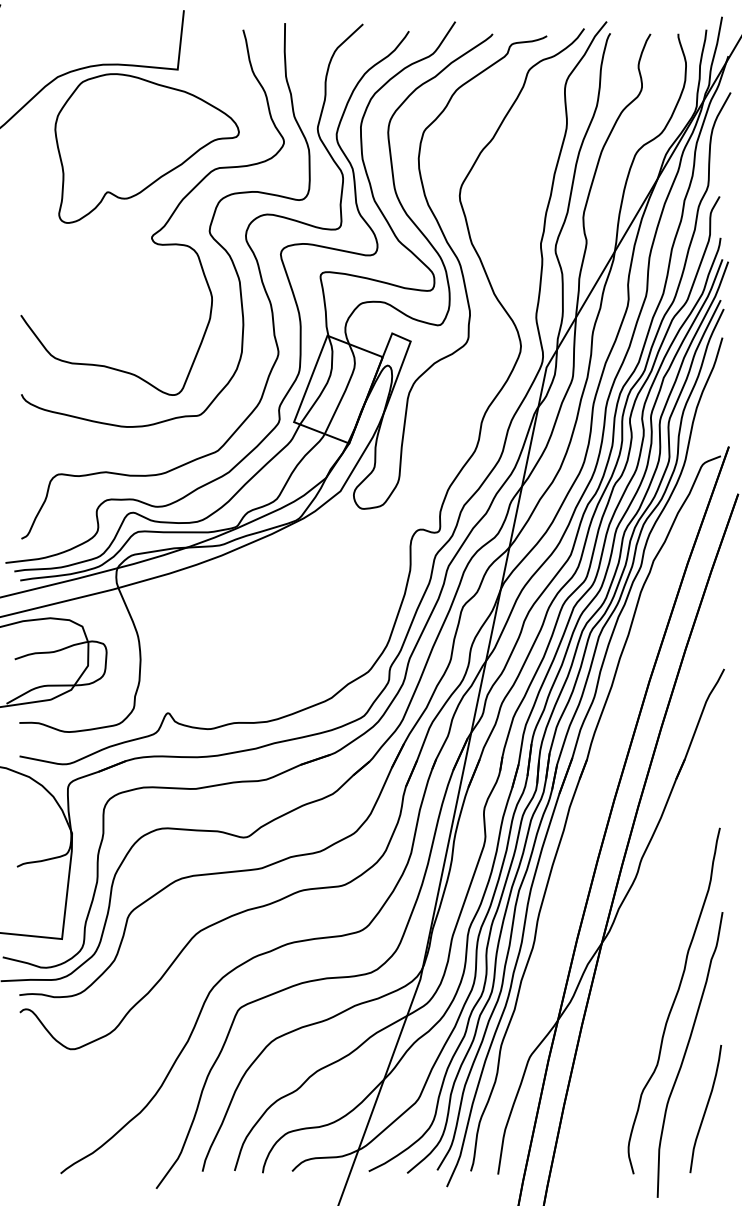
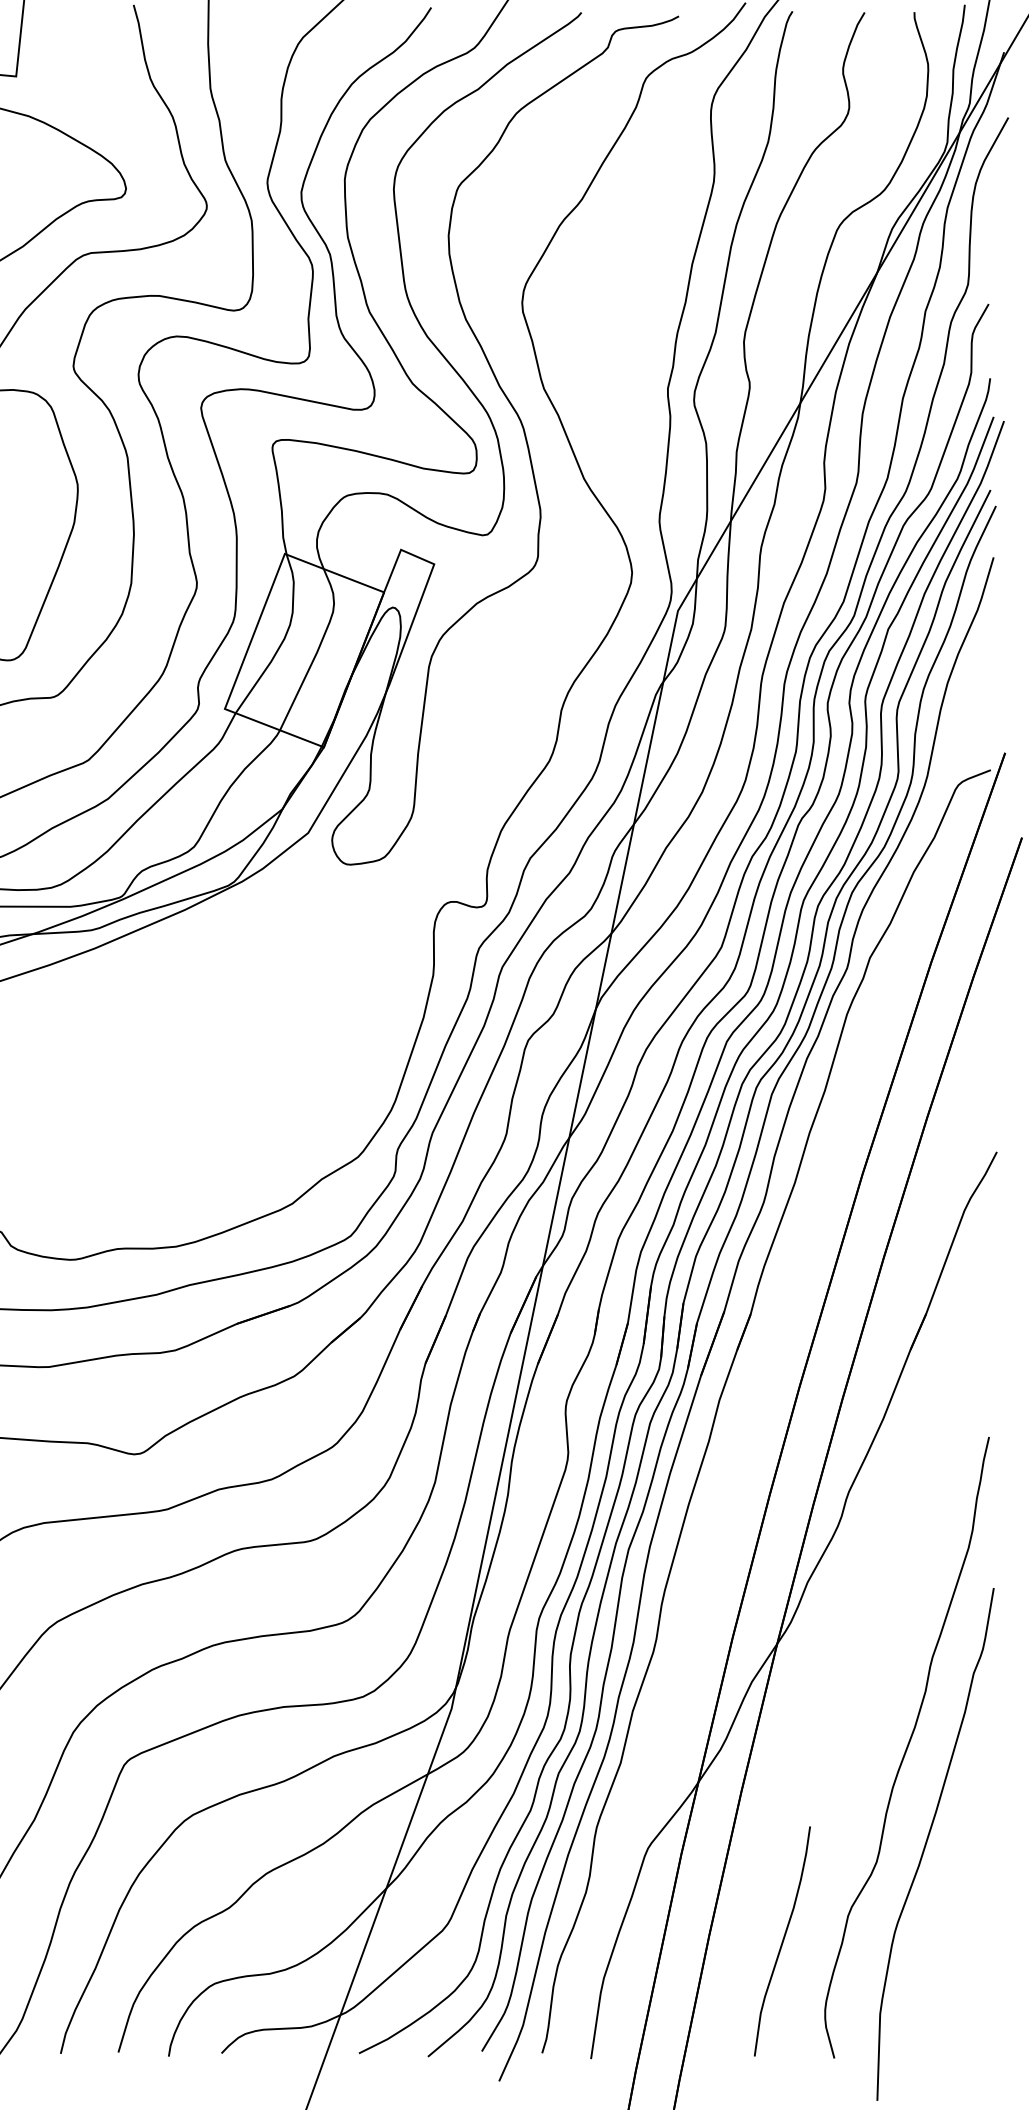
curve: (705, 1109) -> (781, 1942), moved

